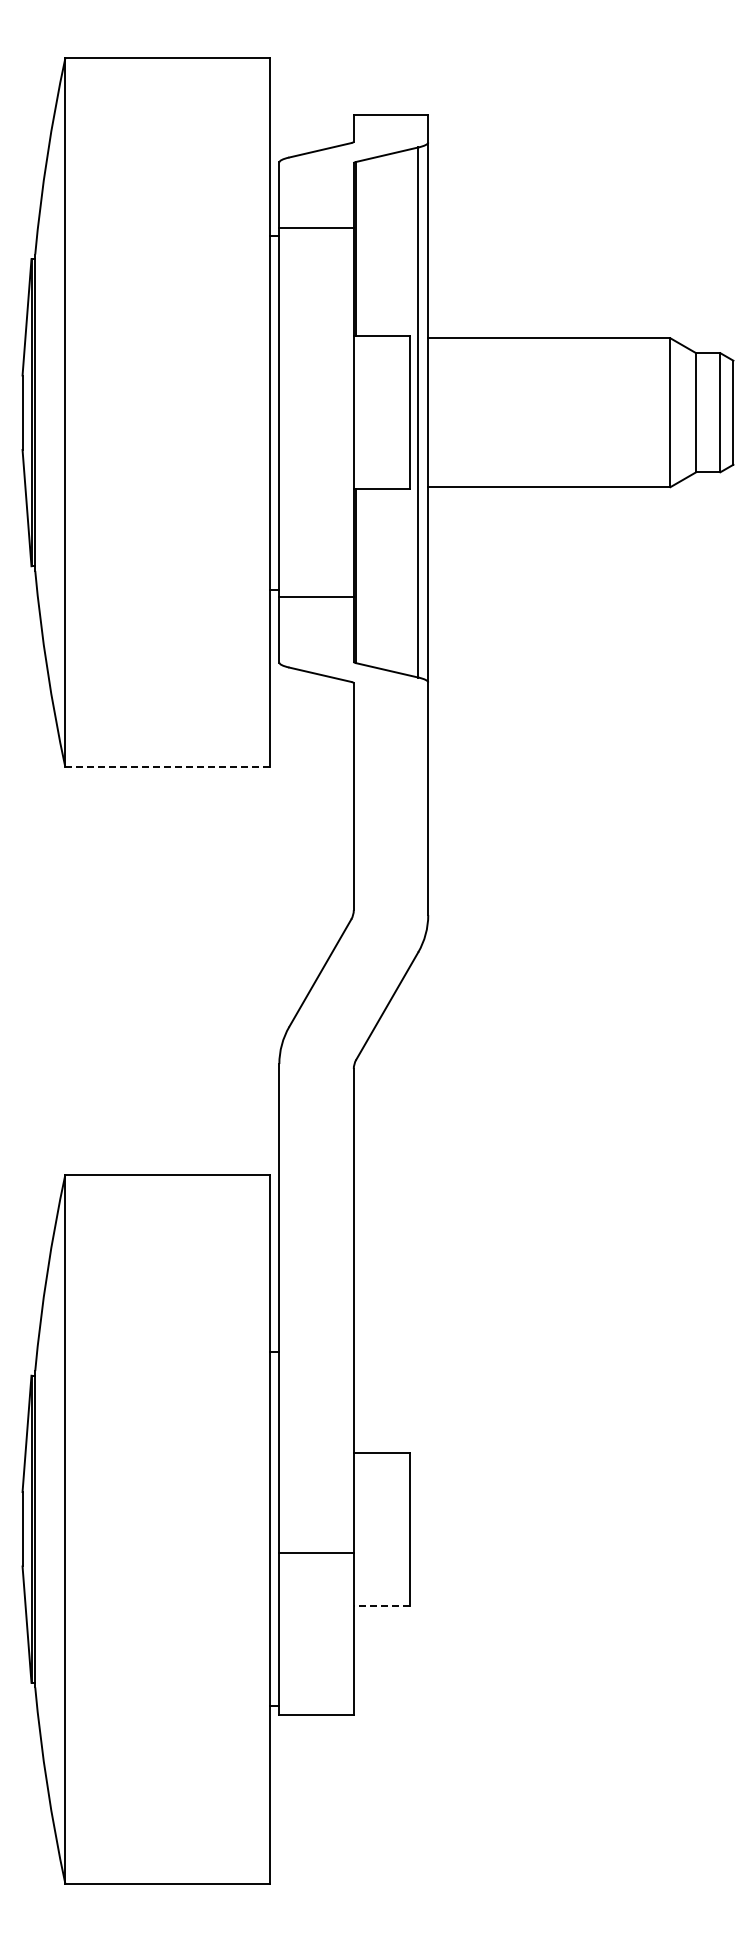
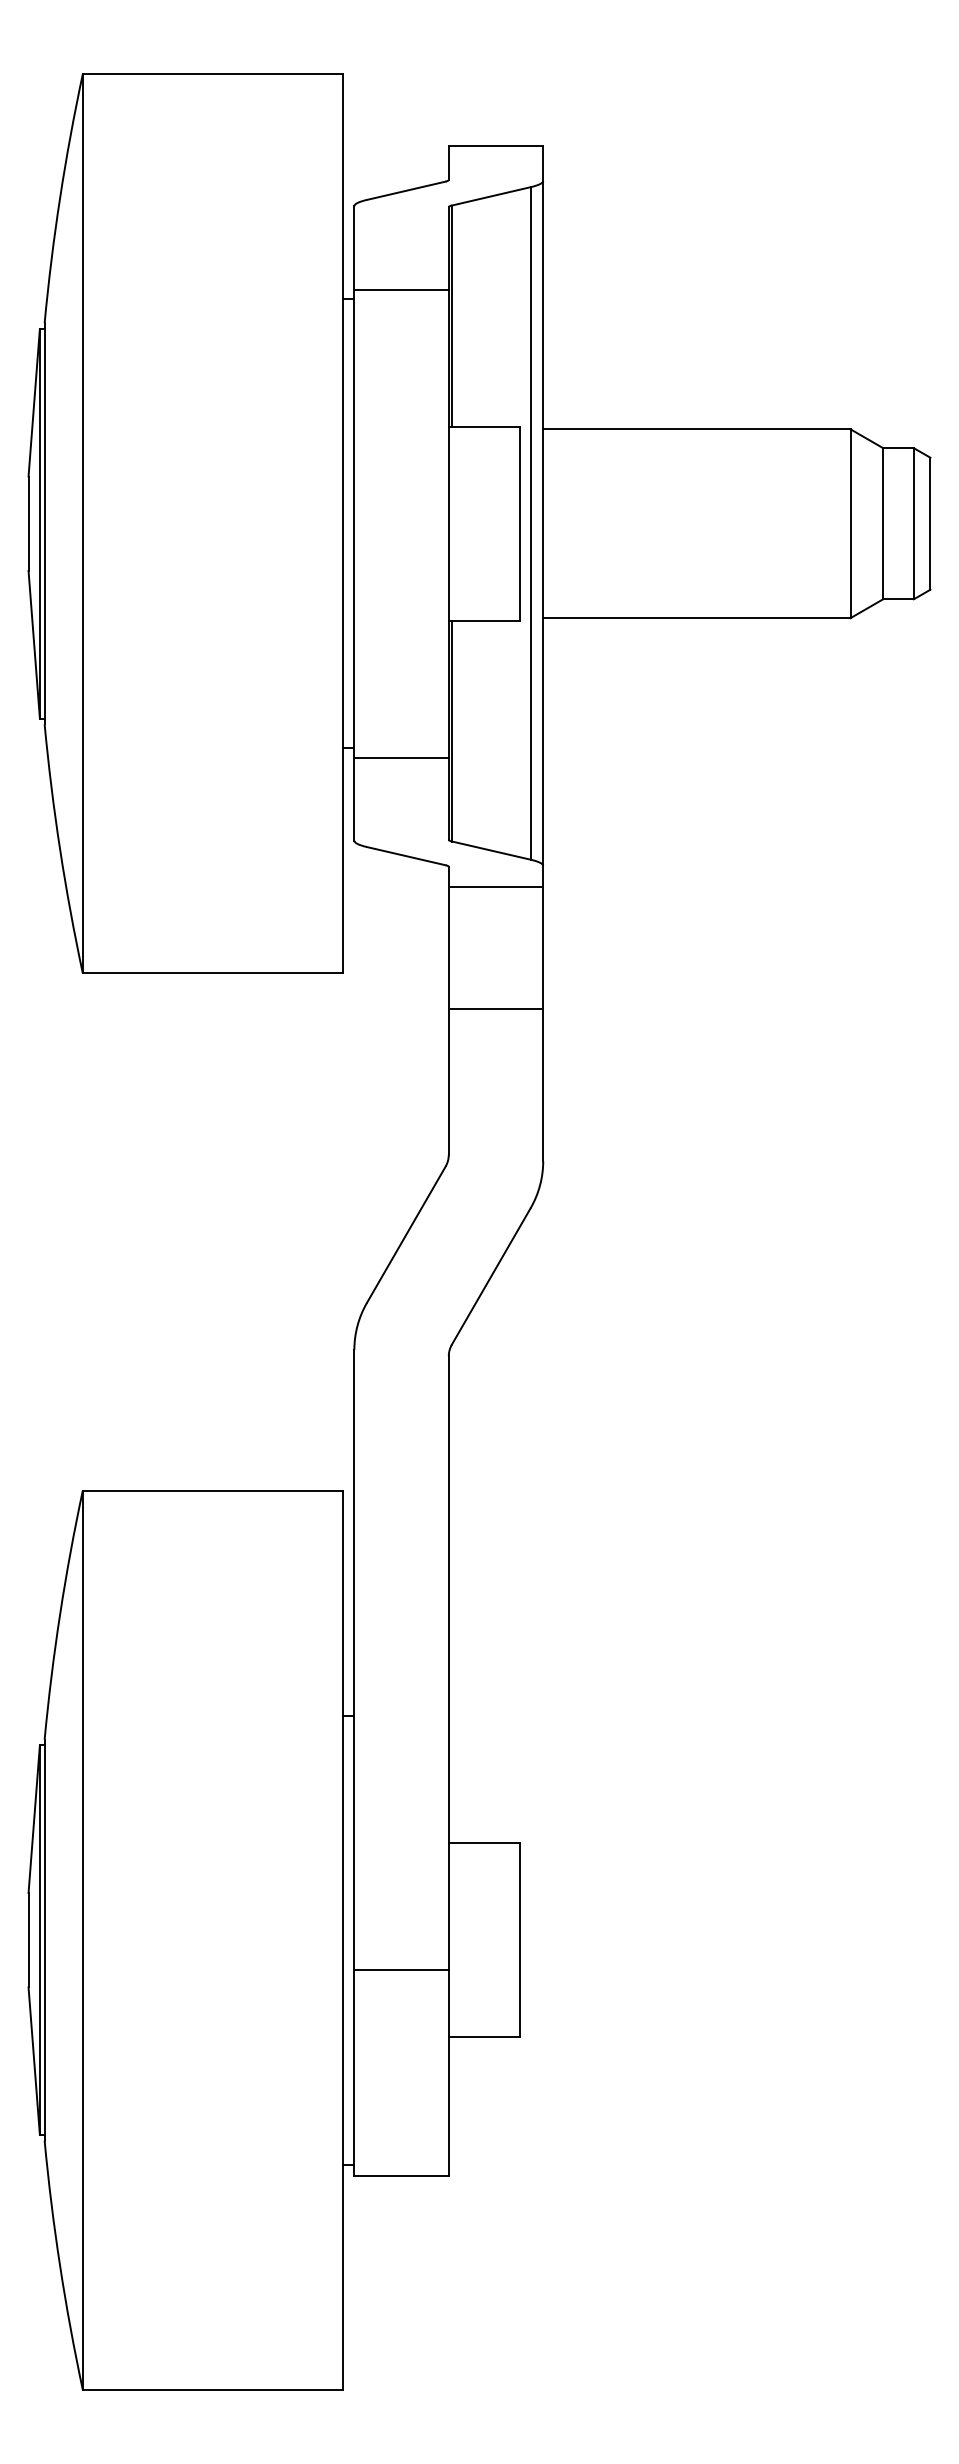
line: (390, 699) -> (495, 887), added
line: (167, 767) -> (212, 973), dashed -> solid
line: (390, 795) -> (495, 1009), added
line: (381, 1605) -> (483, 2036), dashed -> solid

